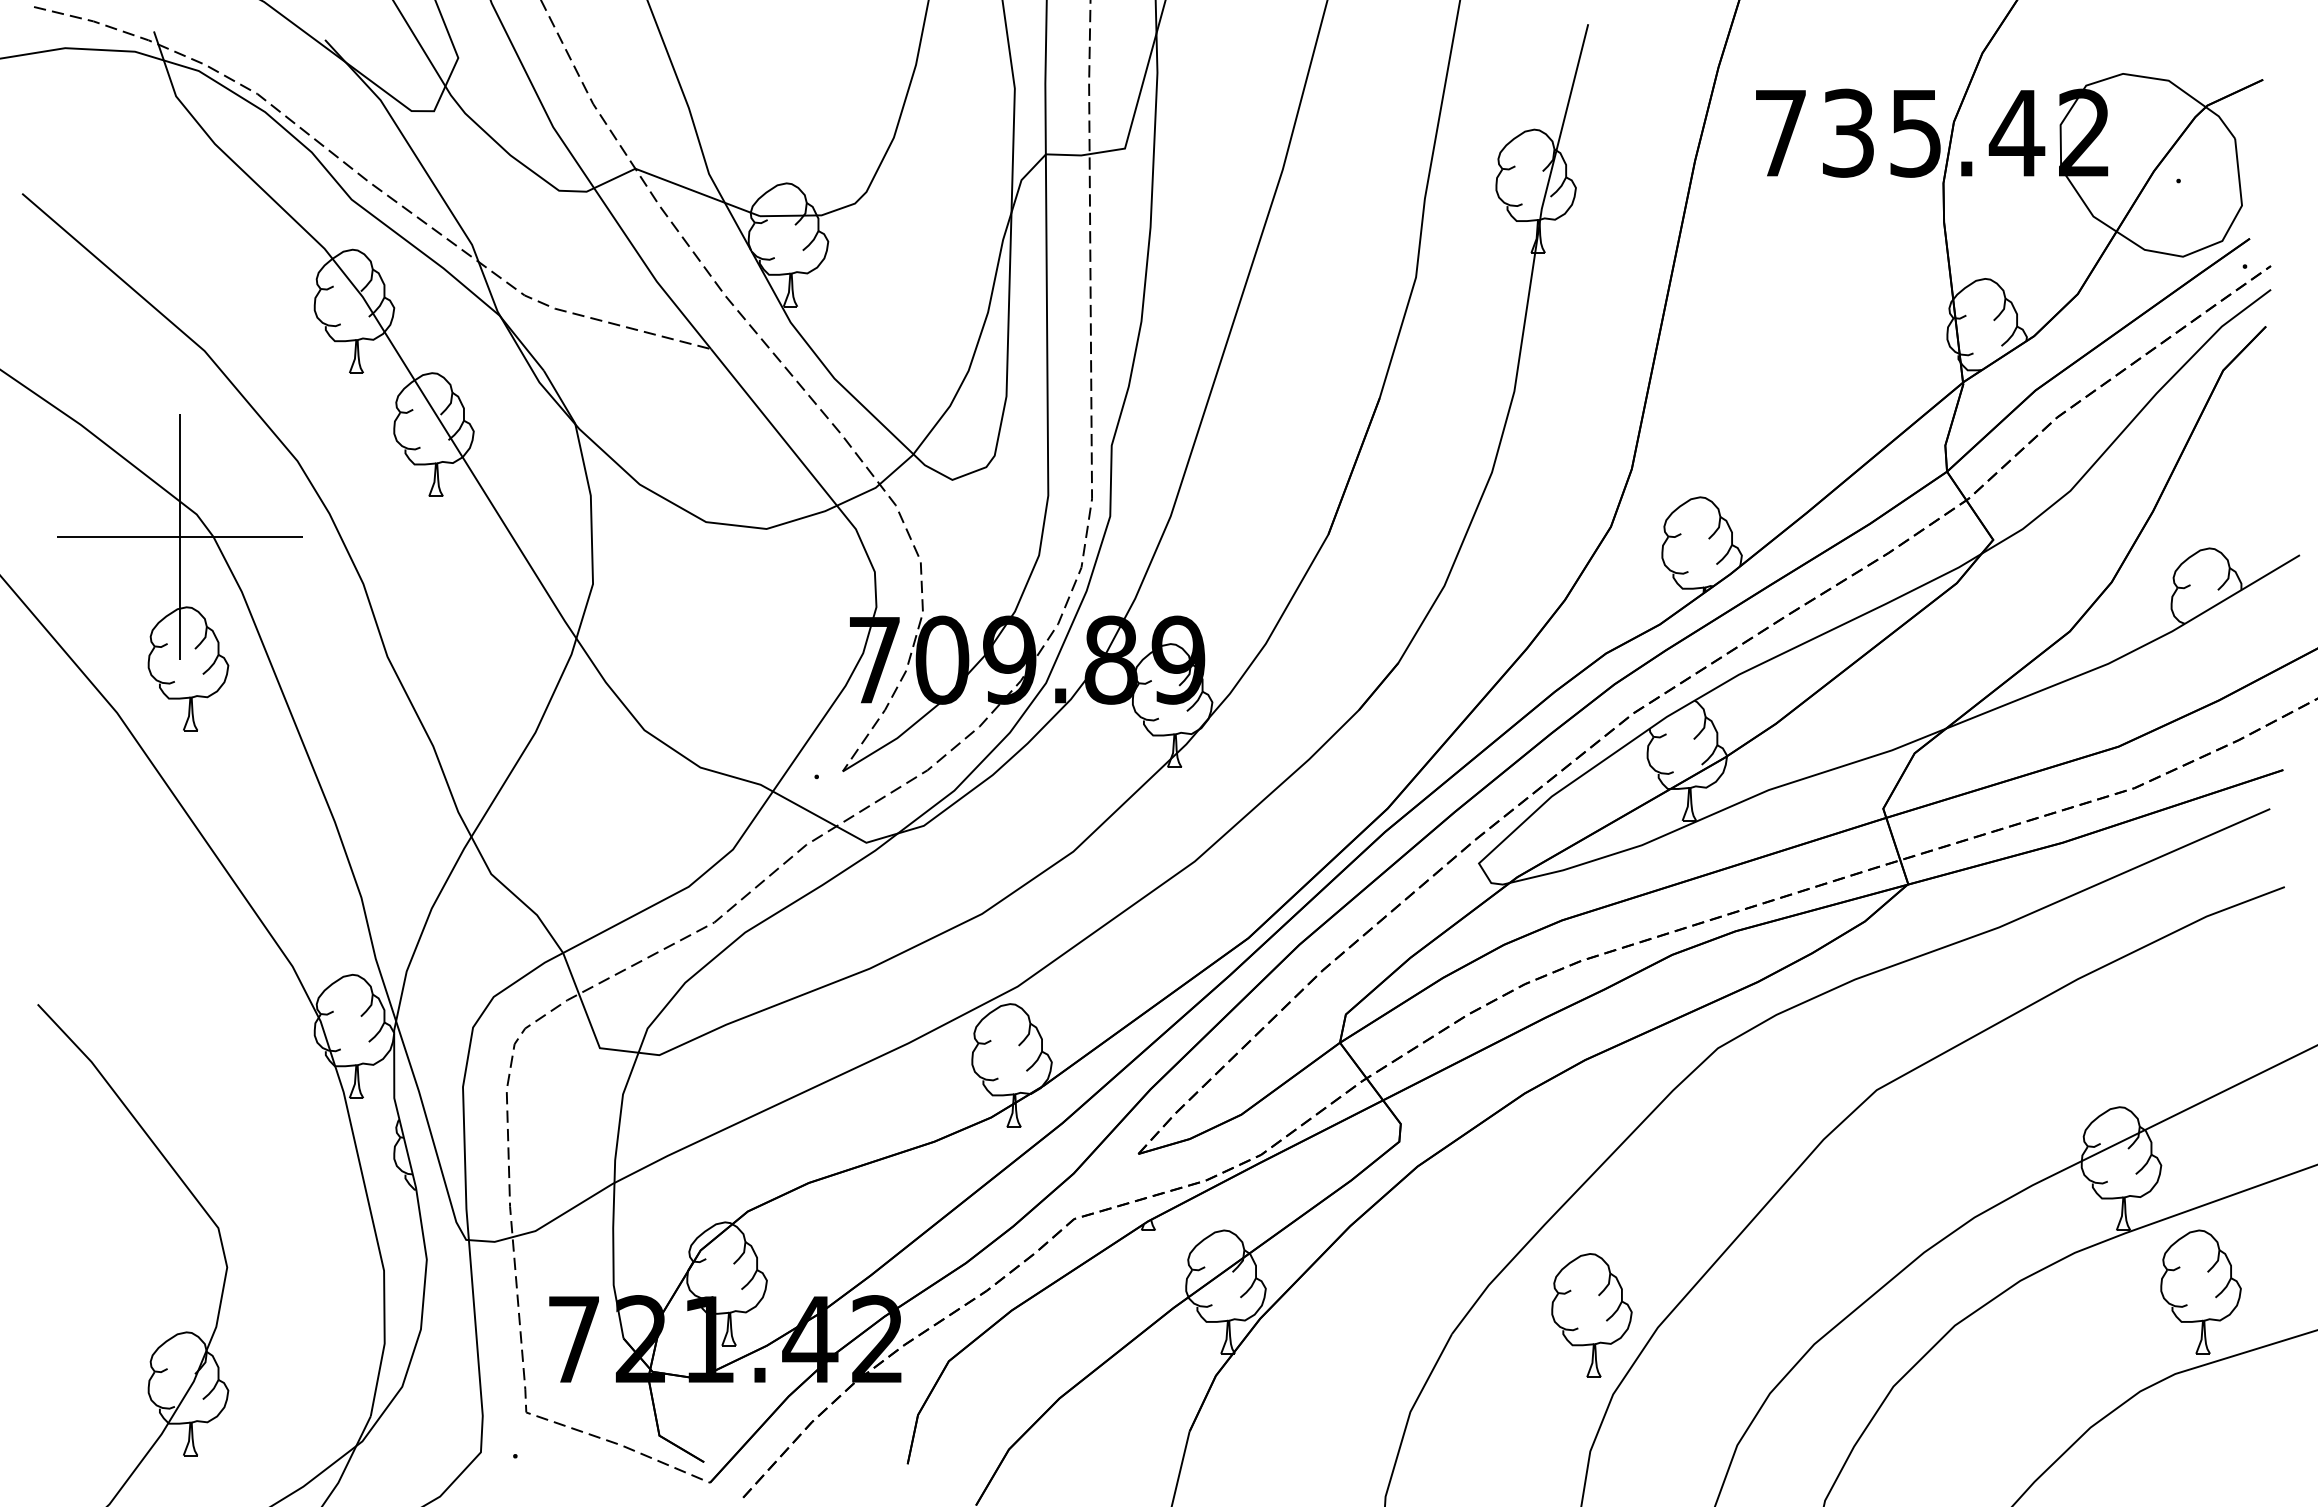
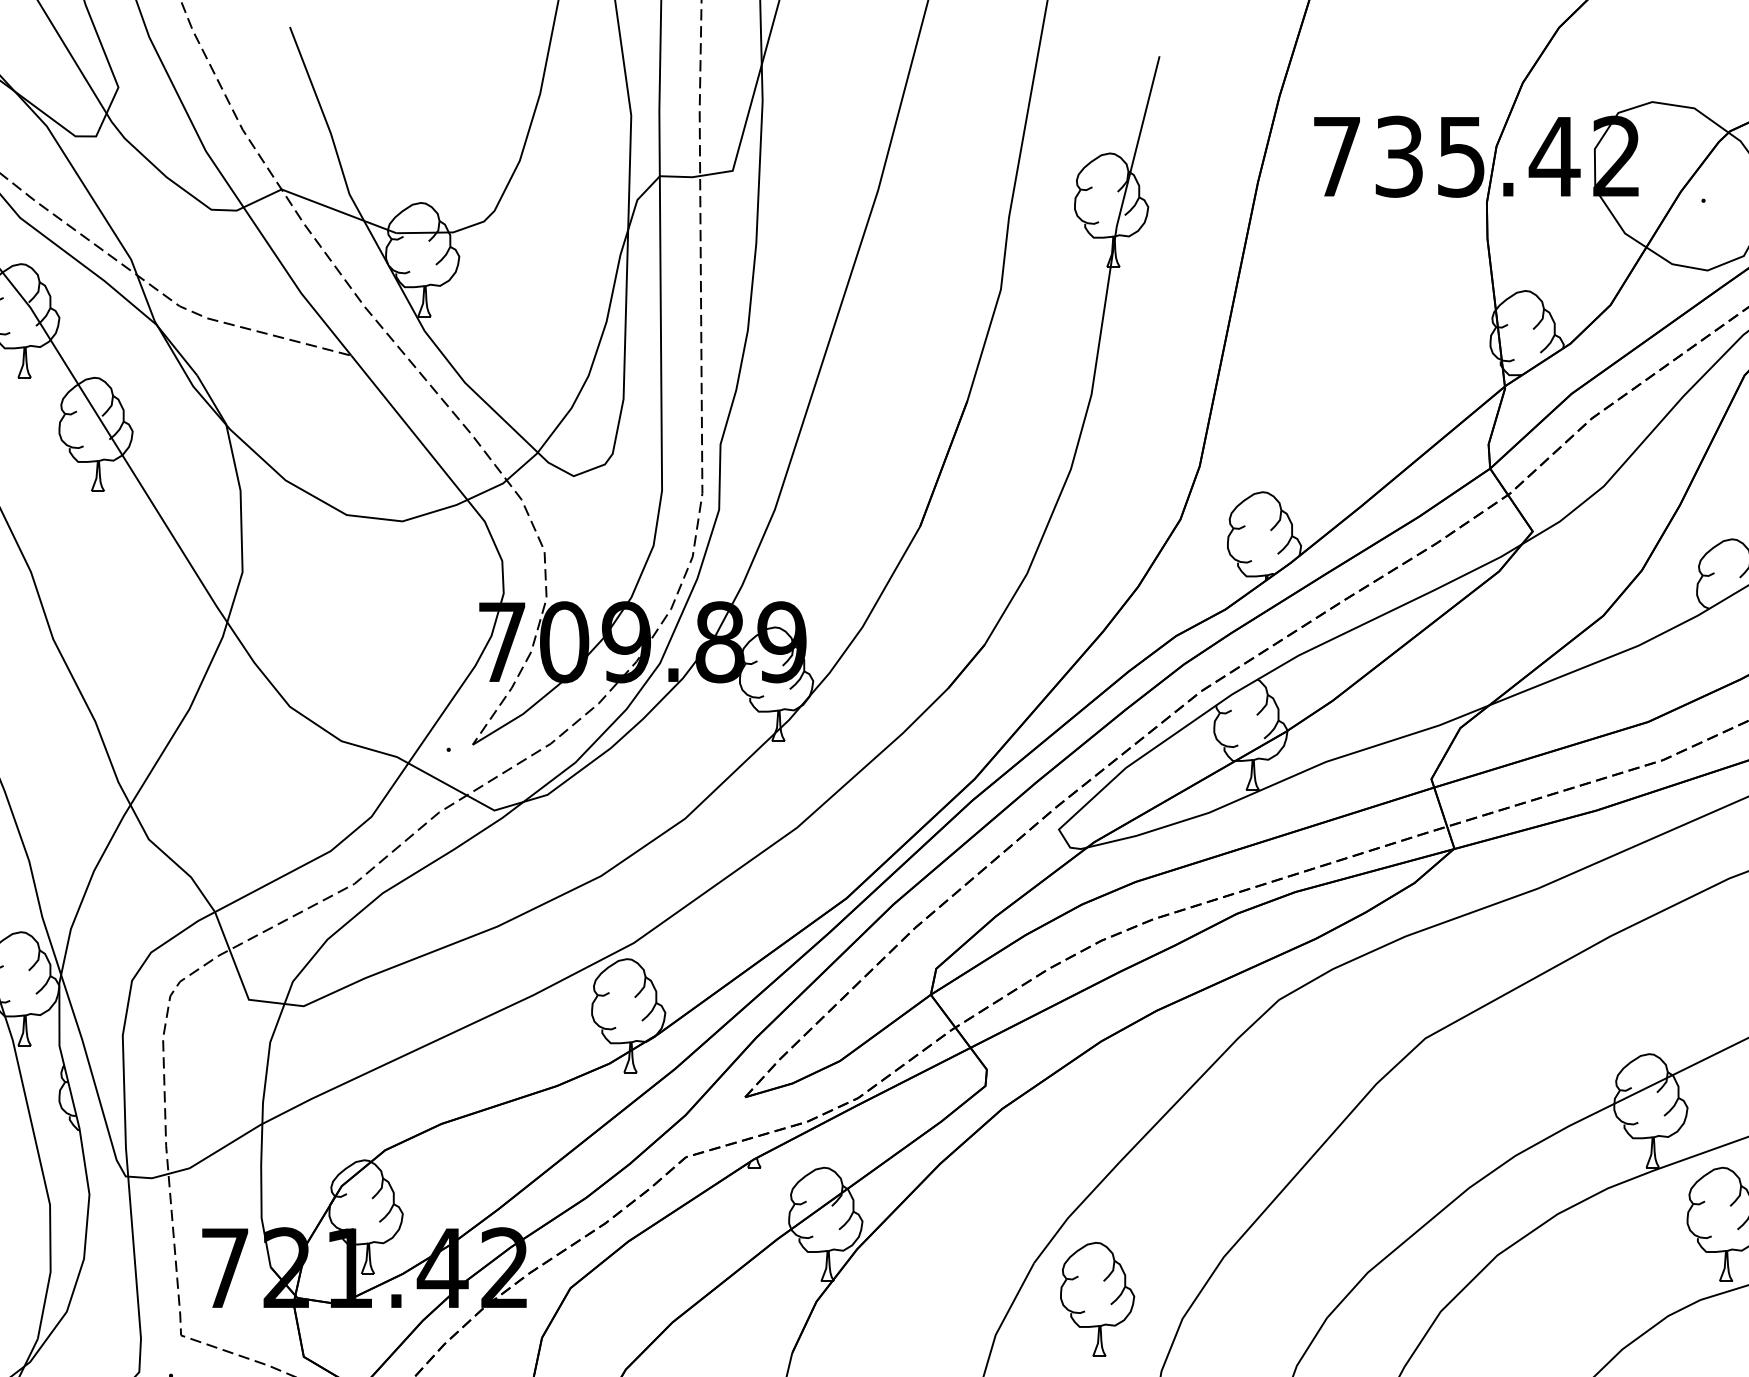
part: (1591, 1315) -> (1097, 1299), moved

